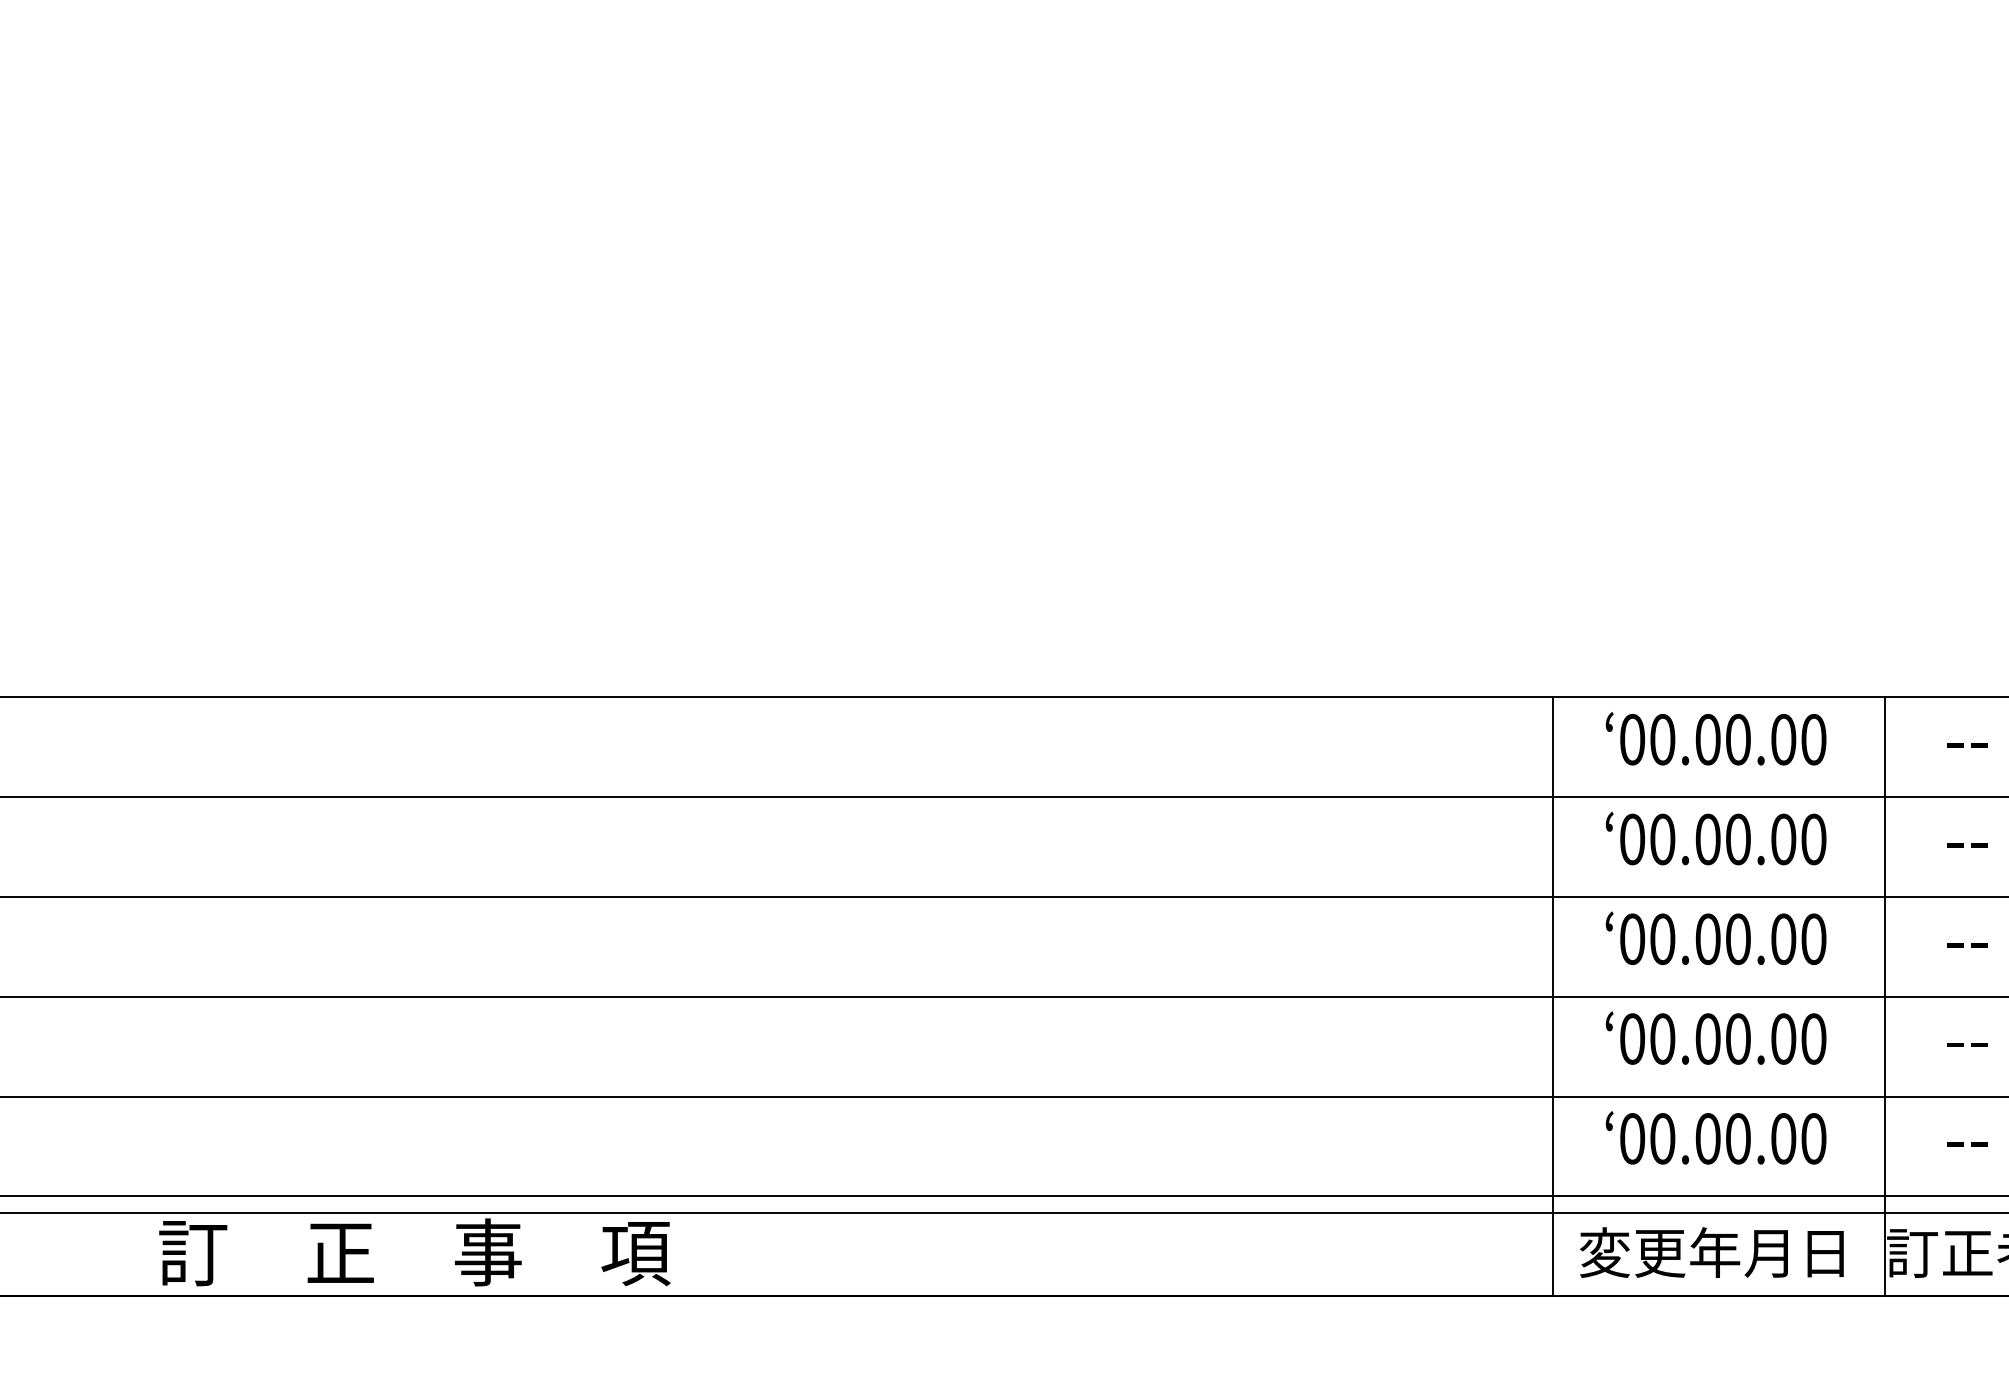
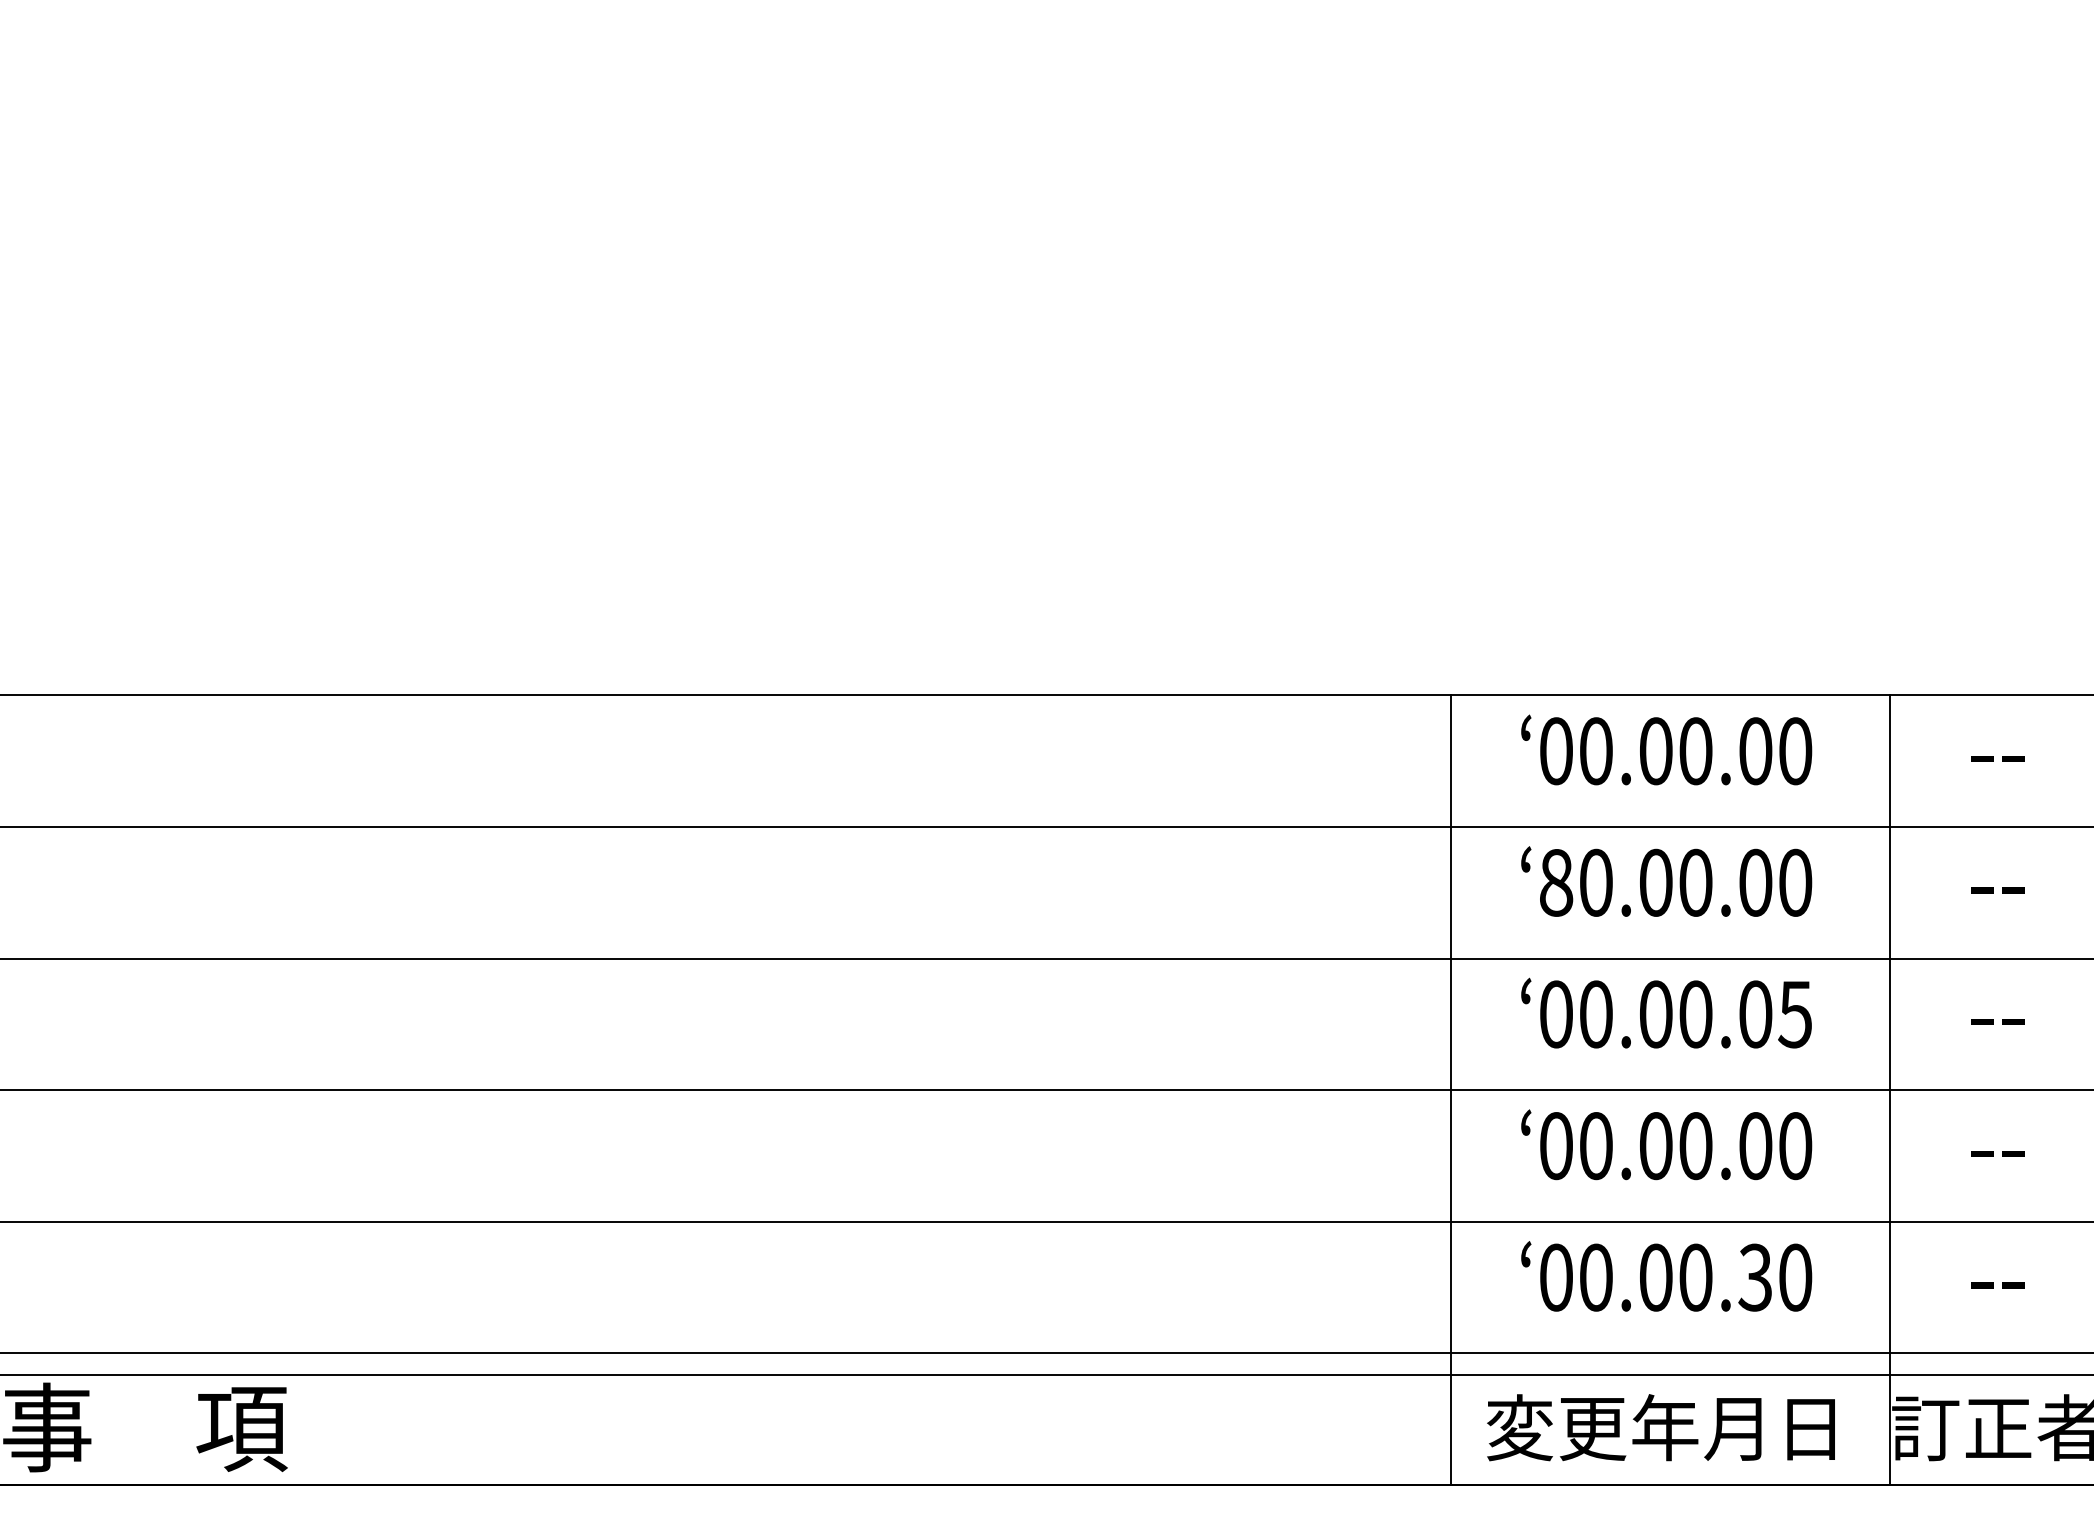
text: (1632, 838) -> (1556, 881), 00.00.00 -> 80.00.00
text: (1813, 938) -> (1795, 1013), 00.00.00 -> 00.00.05
text: (1783, 1138) -> (1755, 1277), 00.00.00 -> 00.00.30

